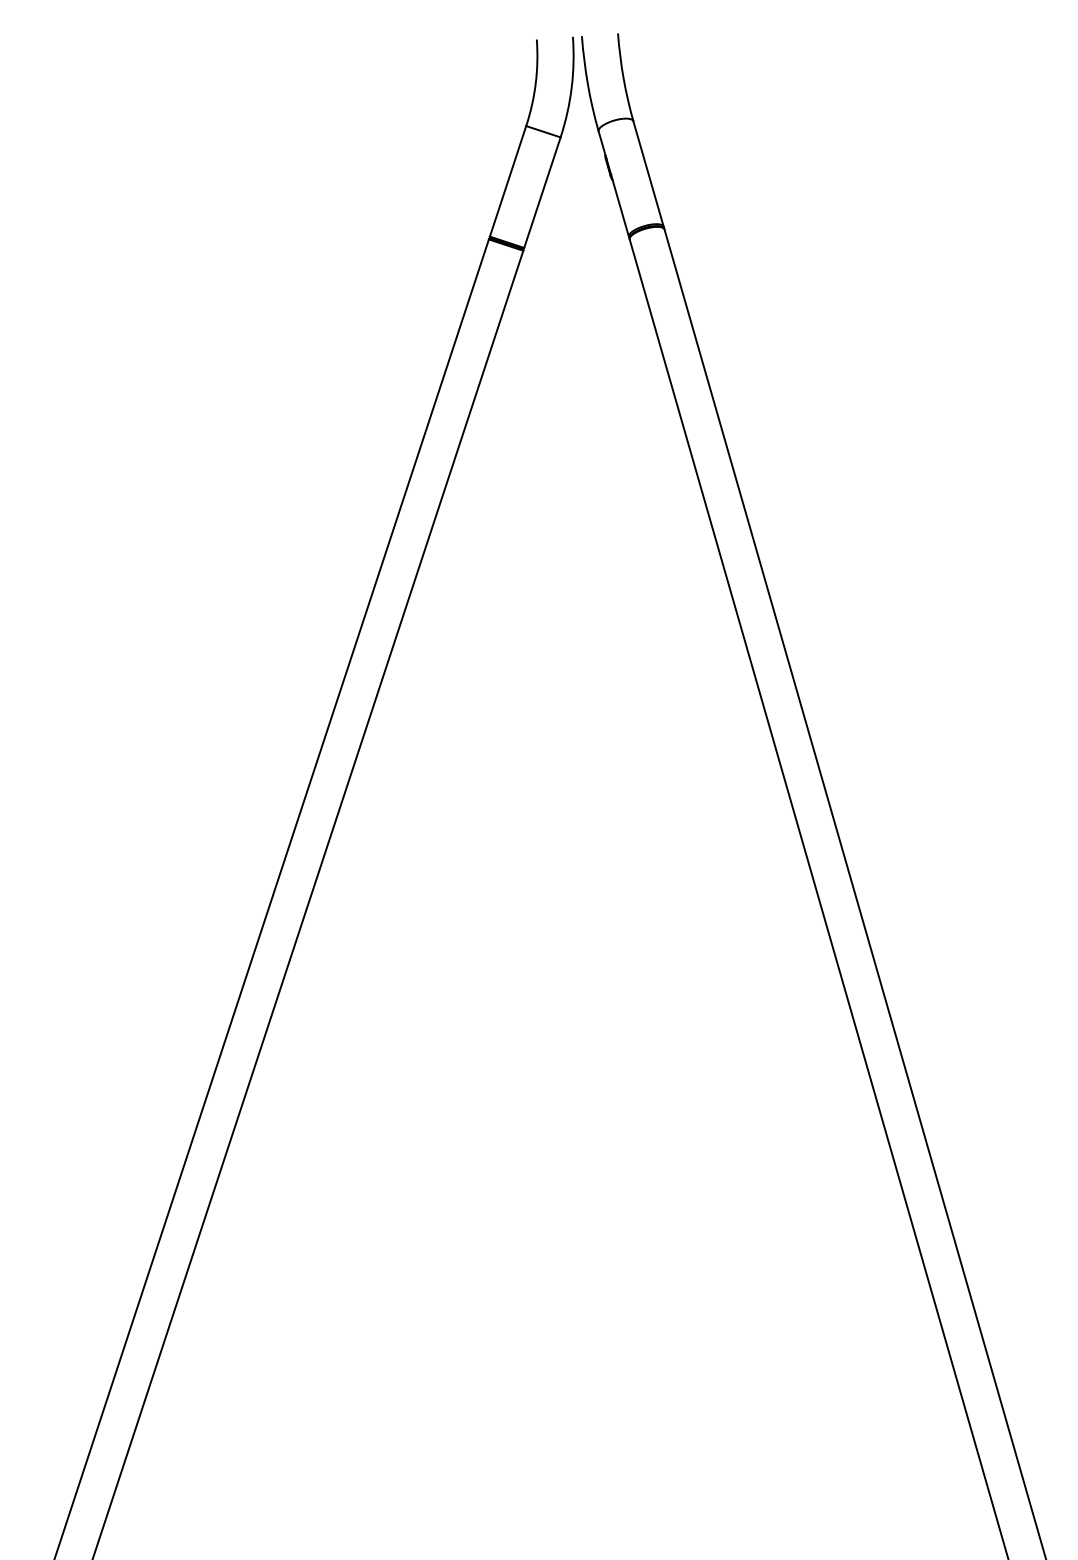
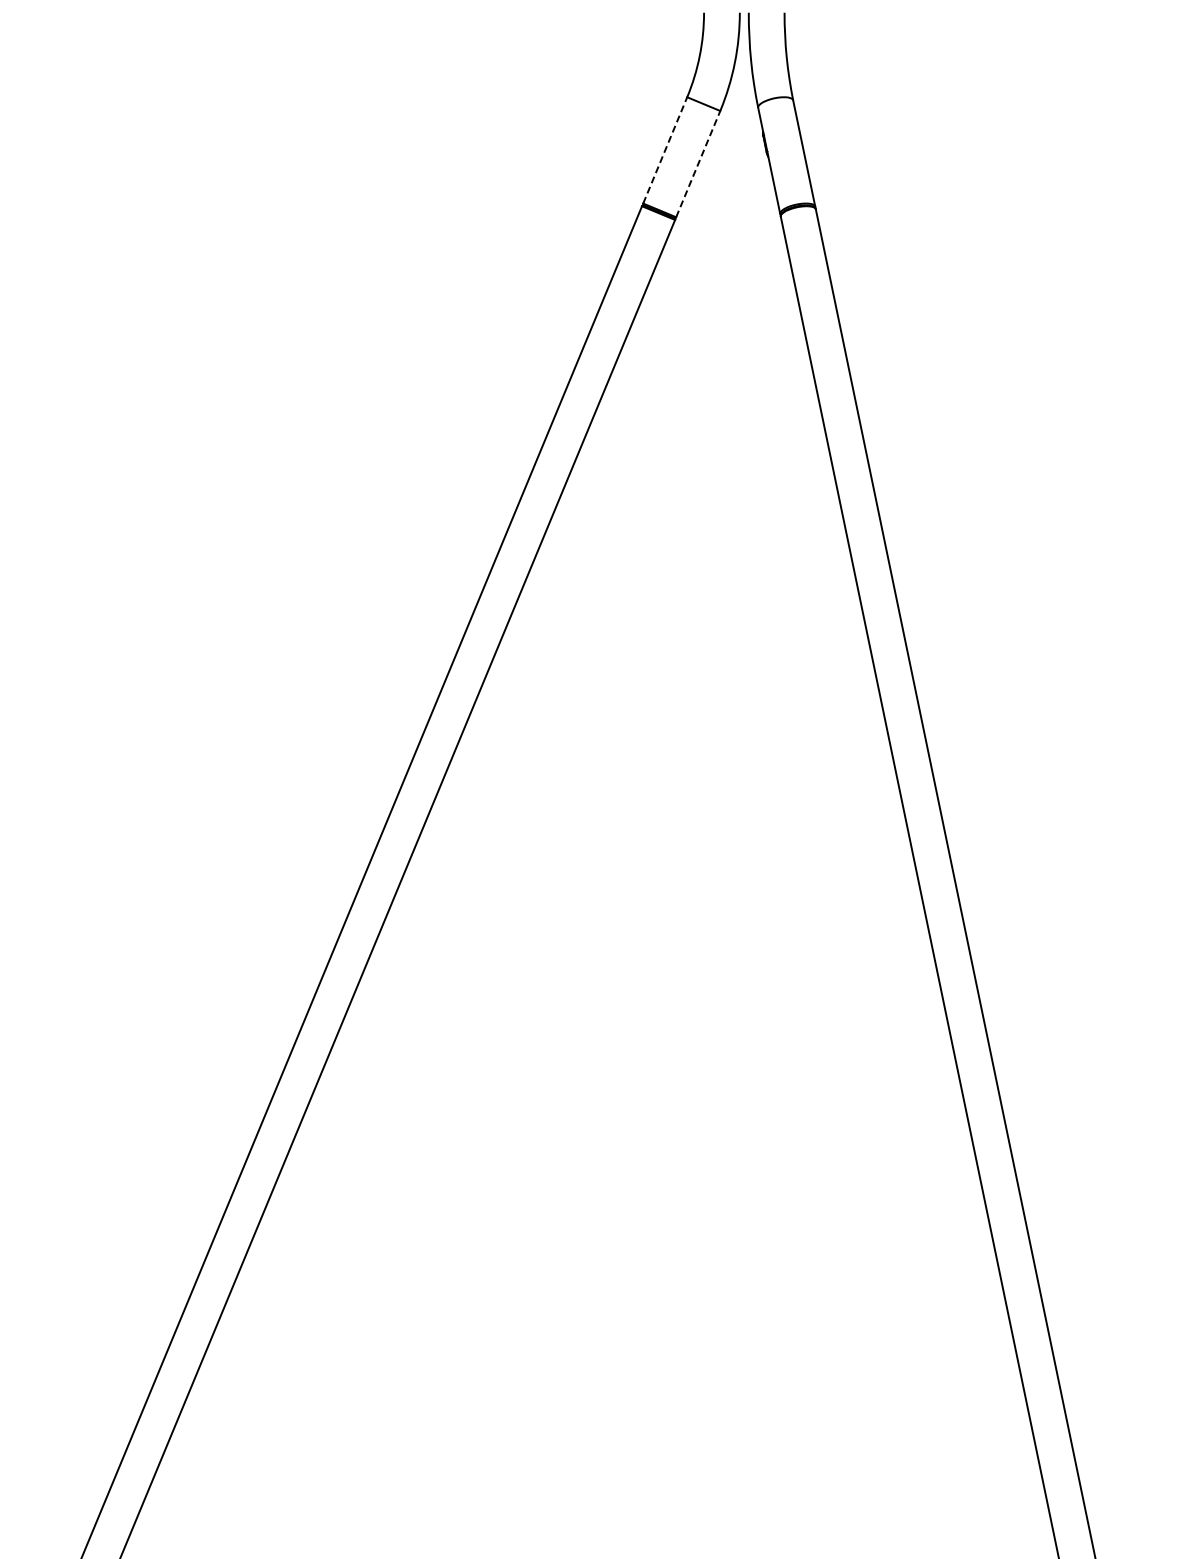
line: (508, 181) -> (665, 150), solid -> dashed
line: (542, 193) -> (698, 164), solid -> dashed

